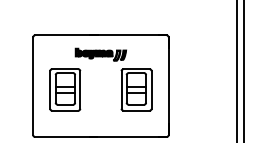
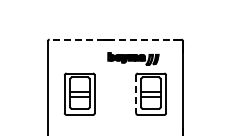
line: (100, 35) -> (115, 39), solid -> dashed
part: (100, 54) -> (133, 58), moved
line: (121, 89) -> (136, 93), solid -> dashed

